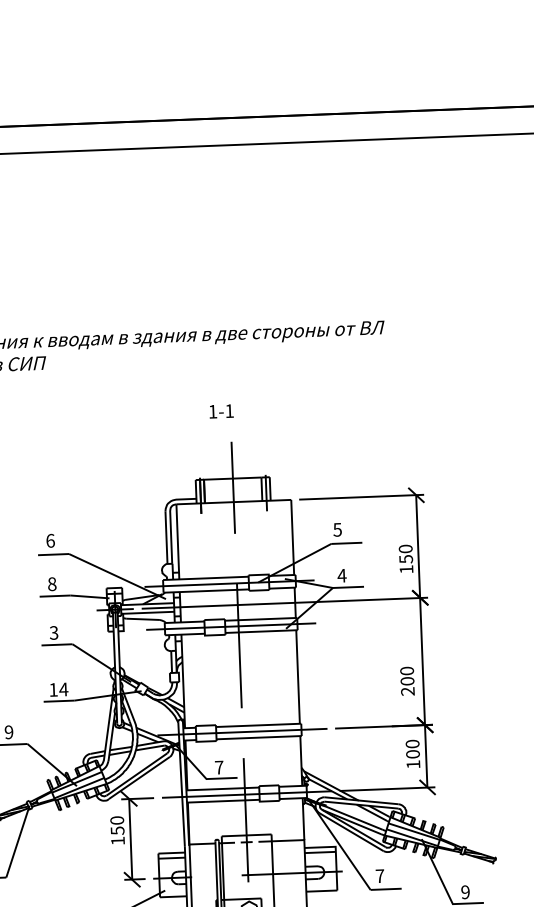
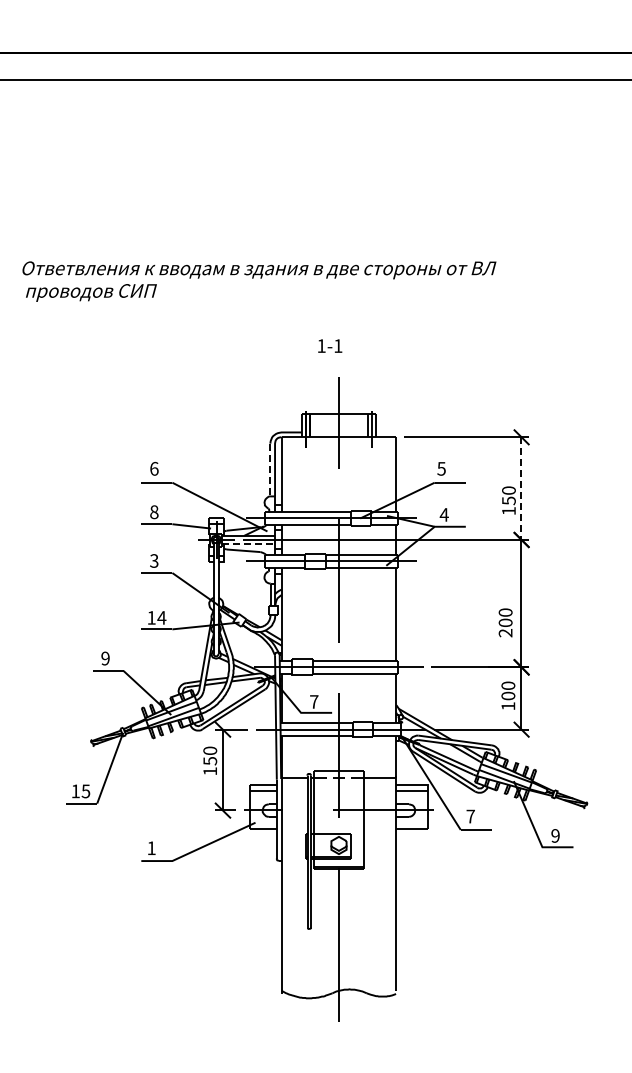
line: (166, 538) -> (270, 470), solid -> dashed
line: (418, 547) -> (521, 489), solid -> dashed
line: (147, 612) -> (248, 544), solid -> dashed

